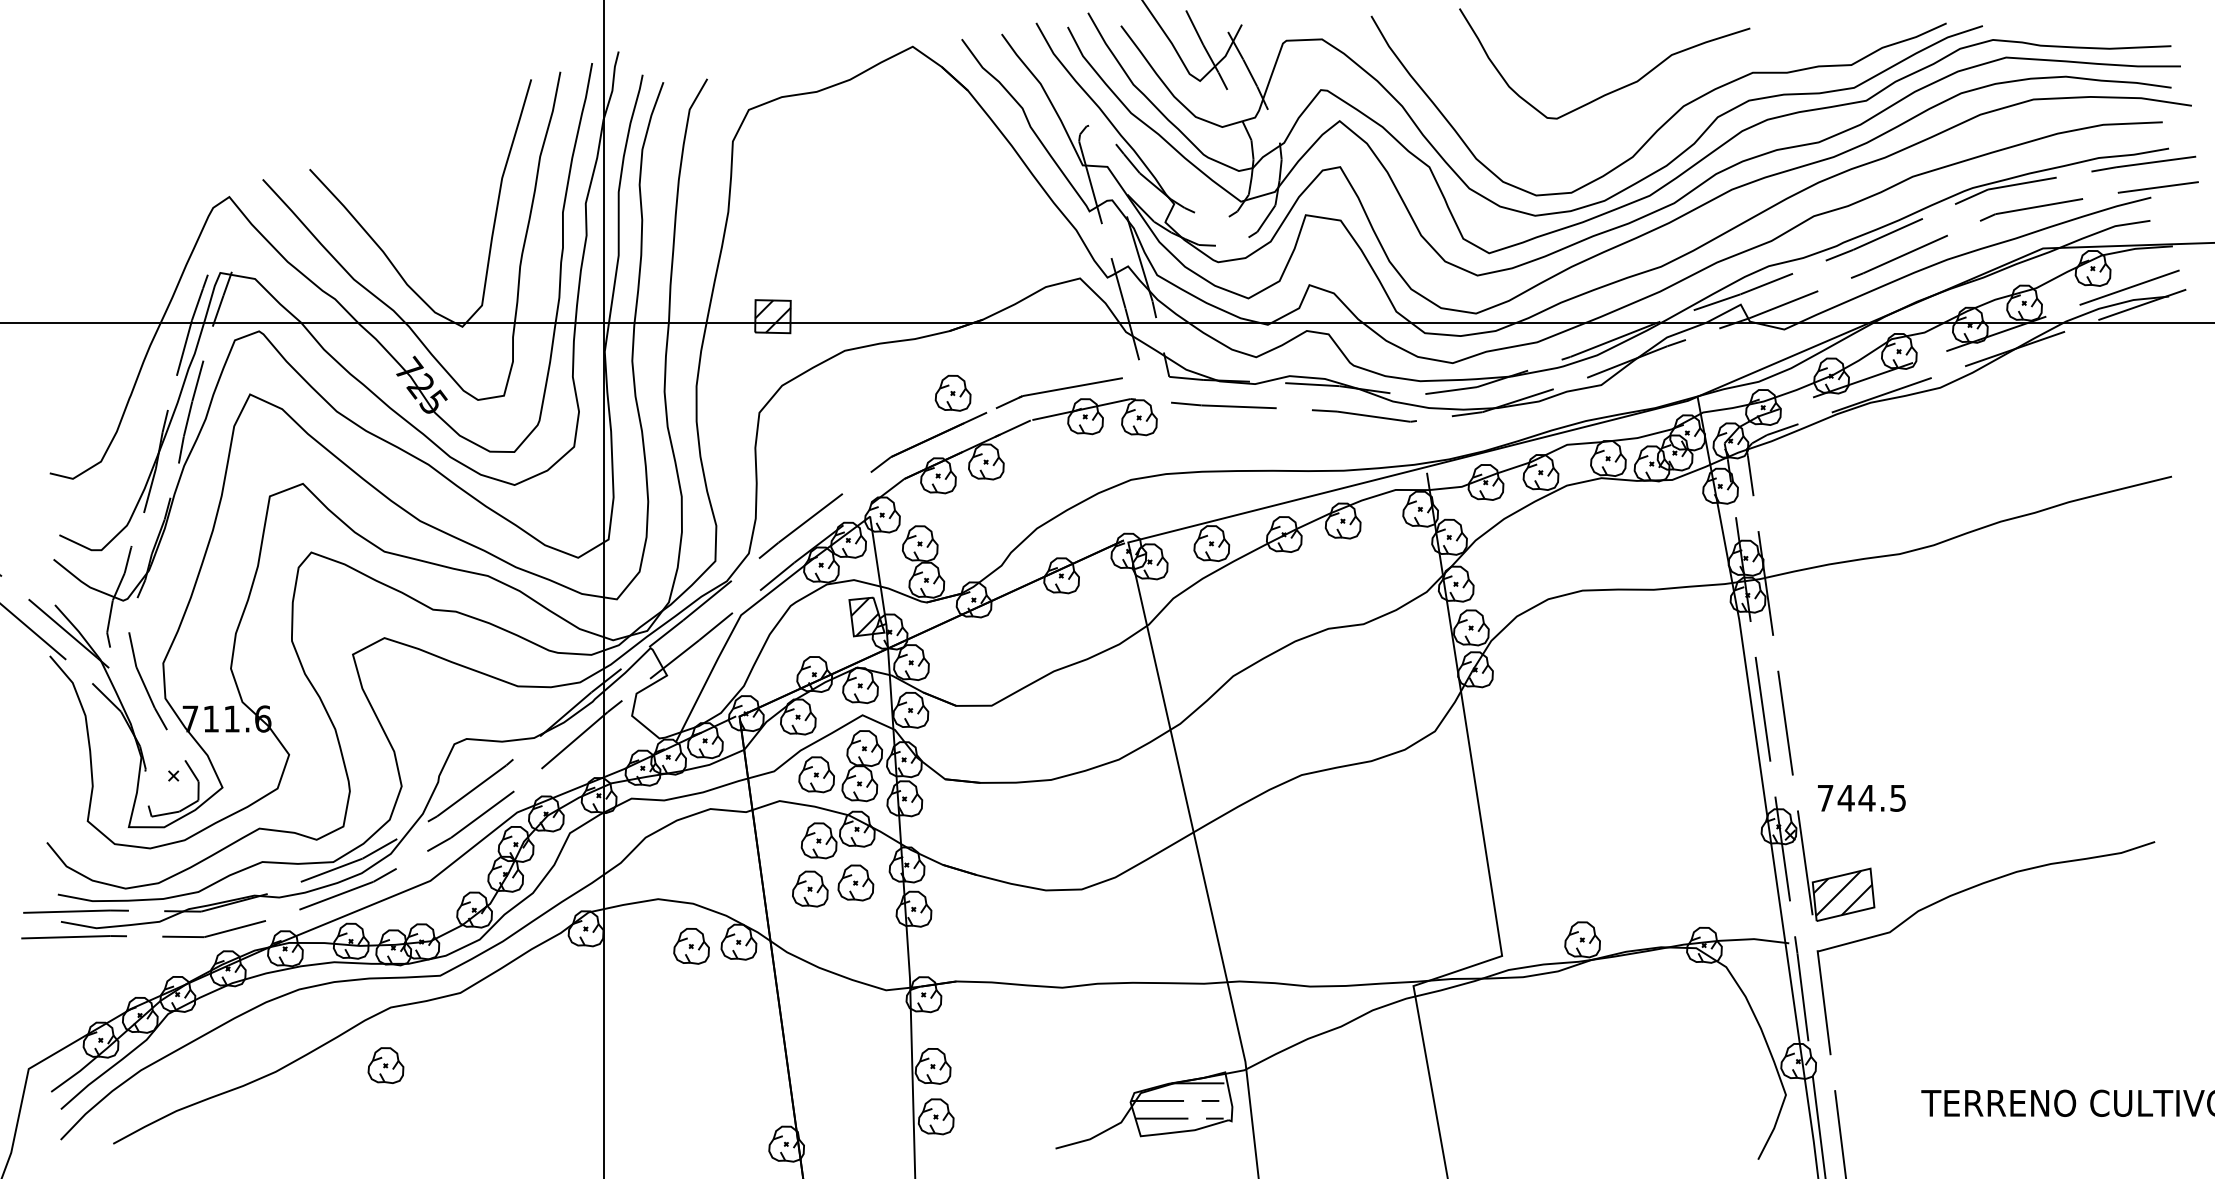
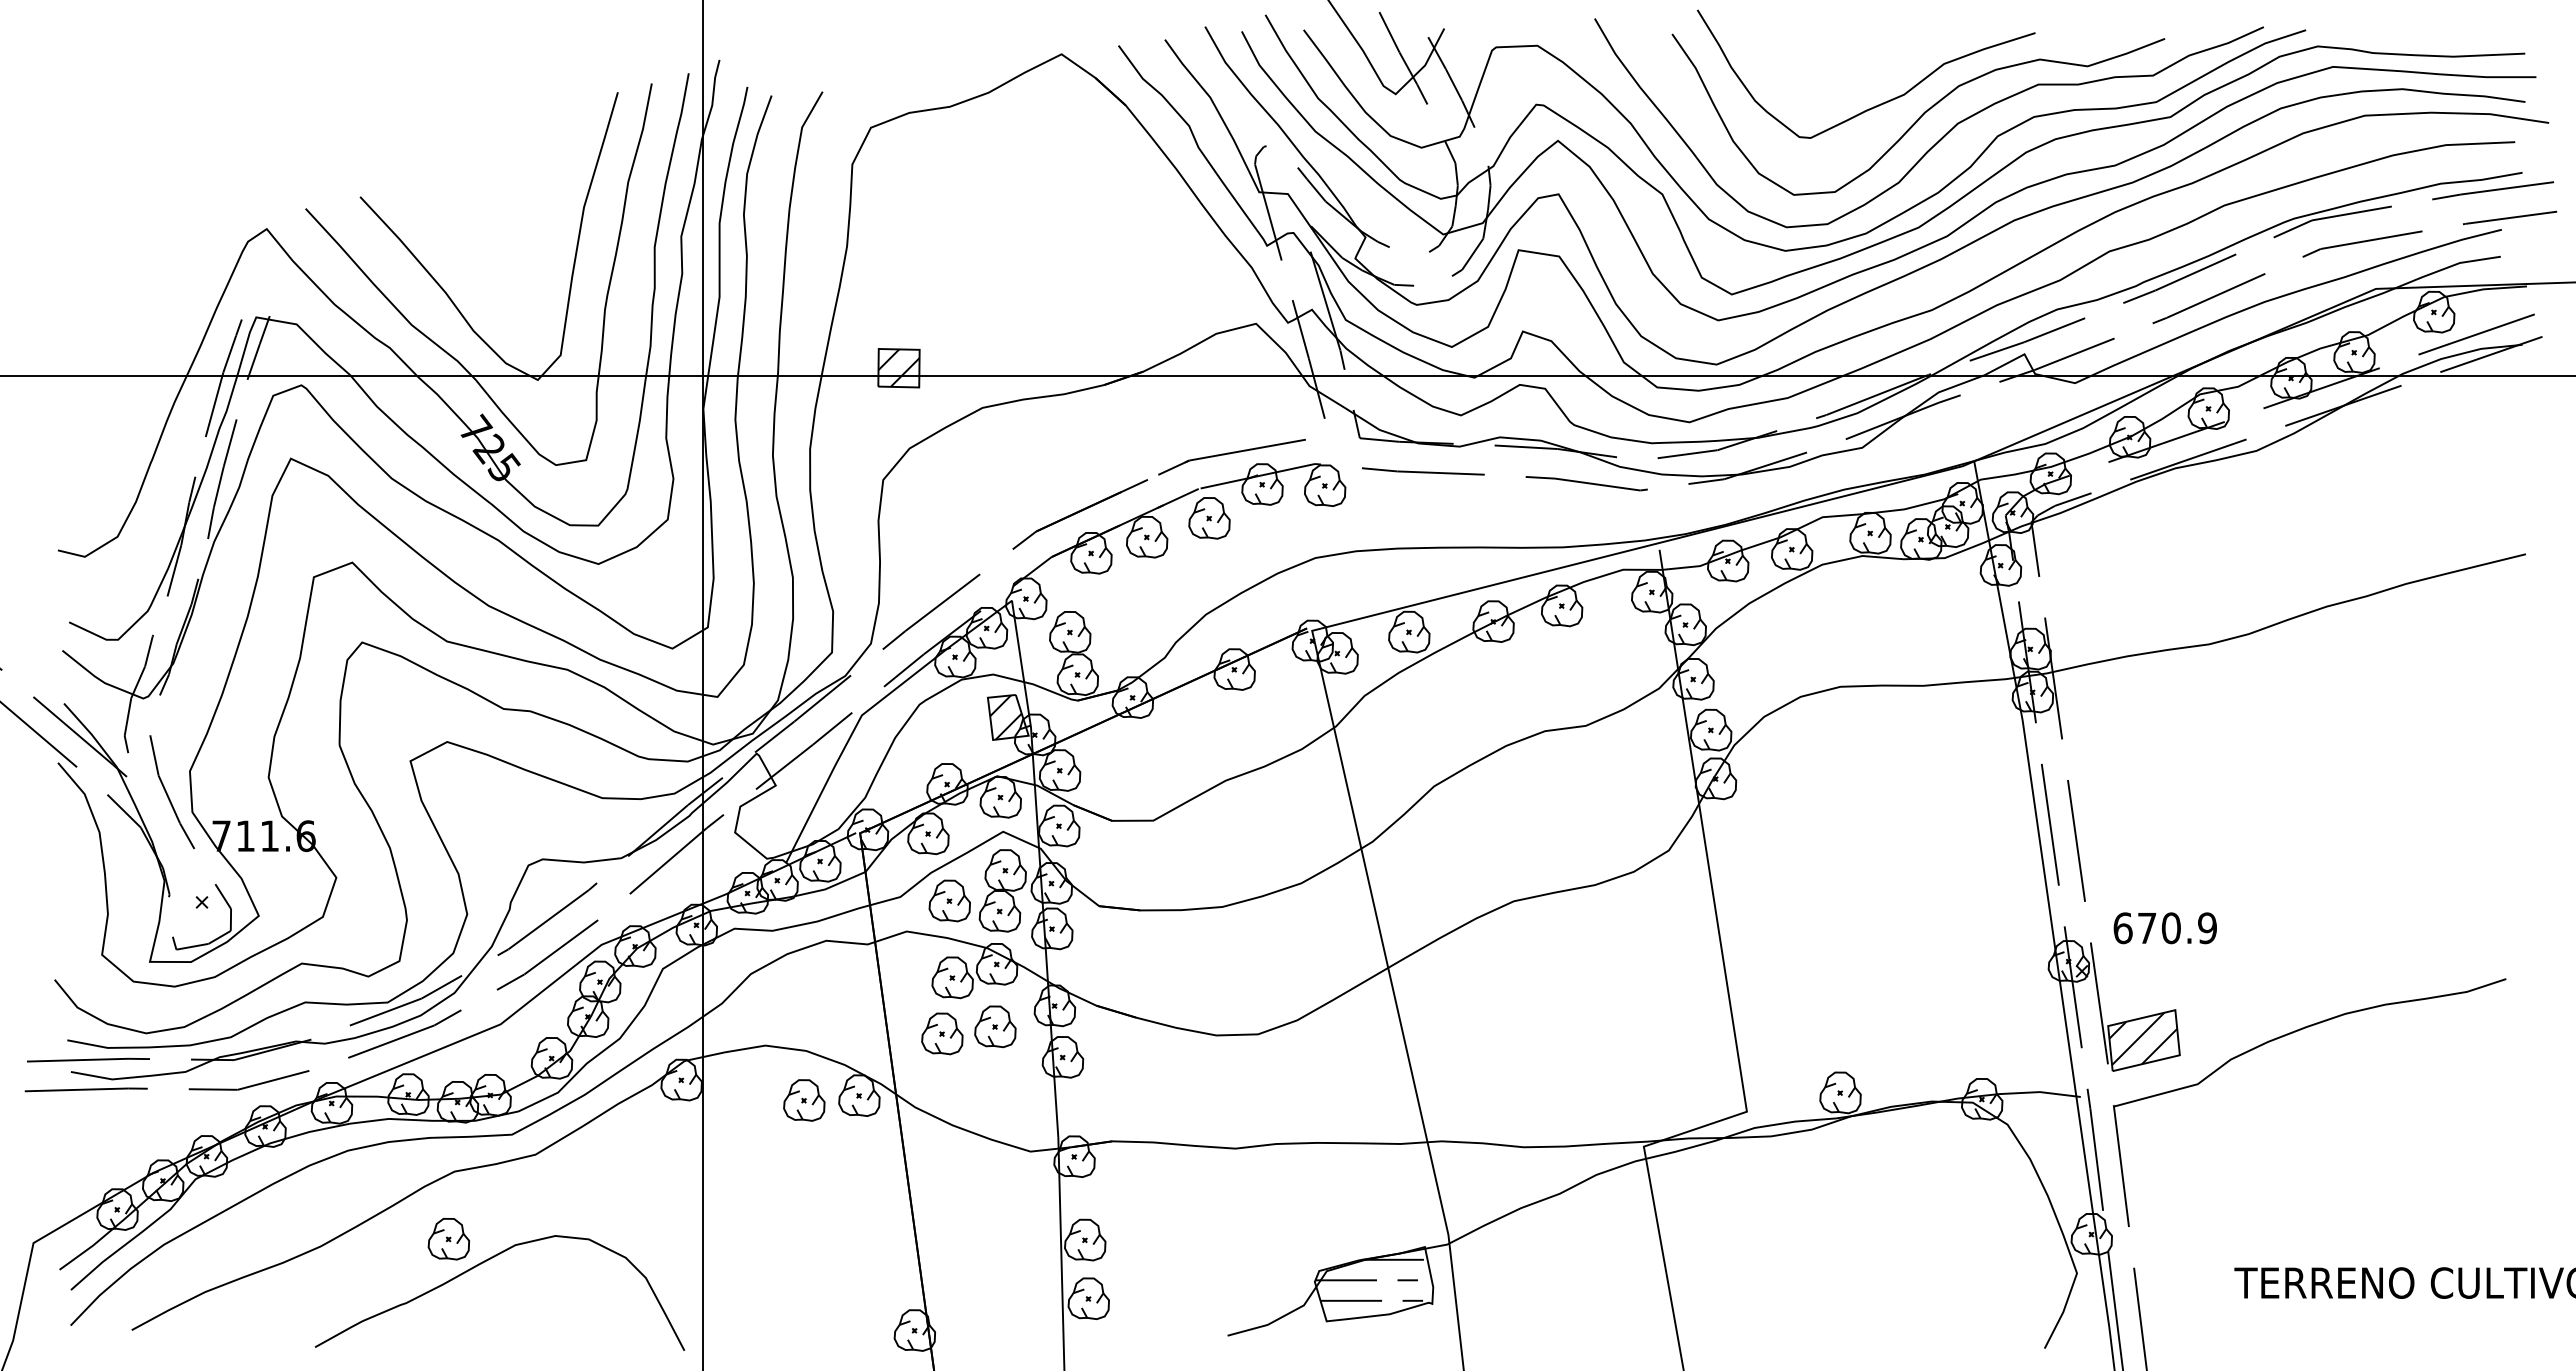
curve: (1651, 99) -> (1920, 115), added
part: (953, 393) -> (1209, 518), moved
text: (1861, 798) -> (2164, 928), 744.5 -> 670.9
curve: (417, 1085) -> (485, 1262), added

